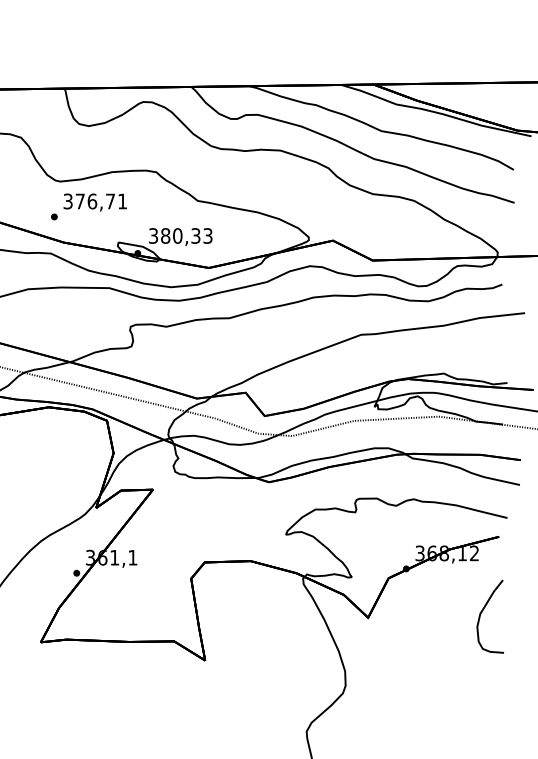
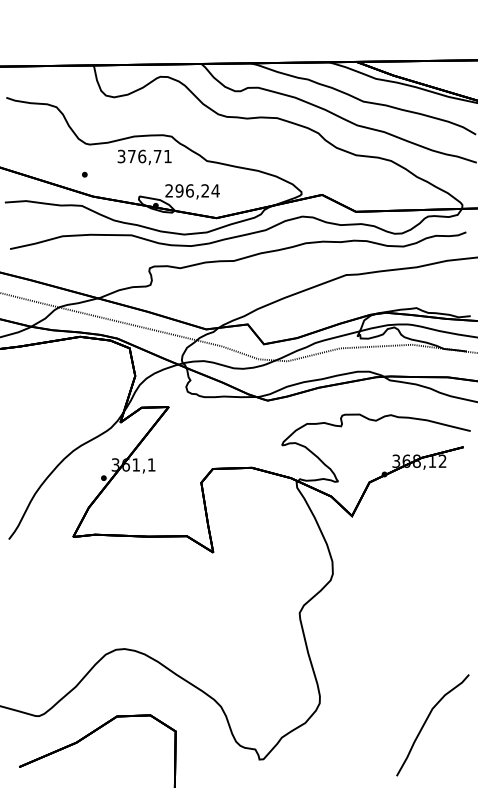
text: (95, 202) -> (144, 157), moved
text: (180, 235) -> (192, 190), 380,33 -> 296,24
curve: (483, 611) -> (450, 510), removed

